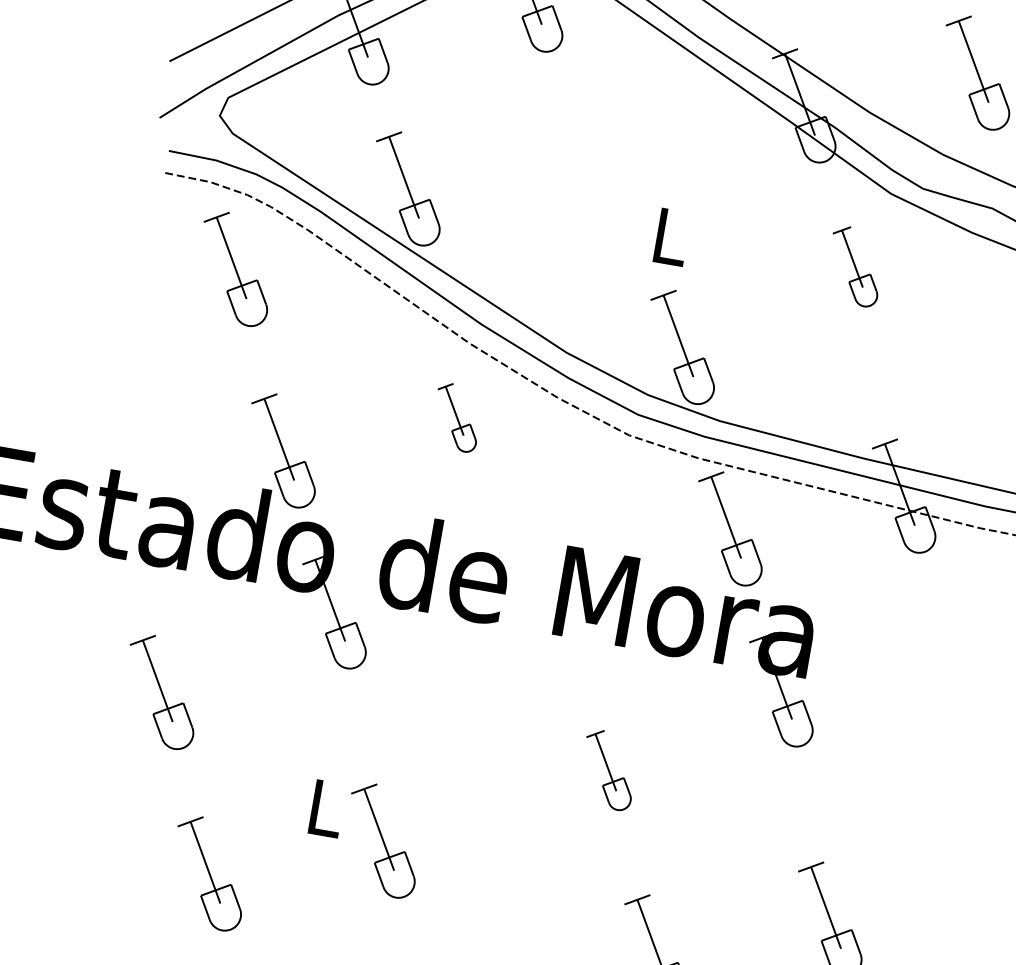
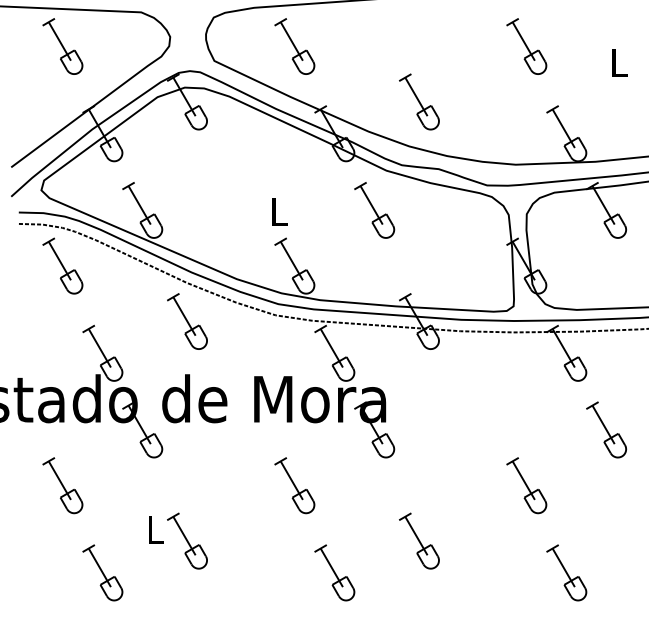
part: (854, 266) -> (374, 210), size x1.43
part: (457, 417) -> (187, 321), size x1.67
part: (608, 769) -> (294, 485), size x1.43

